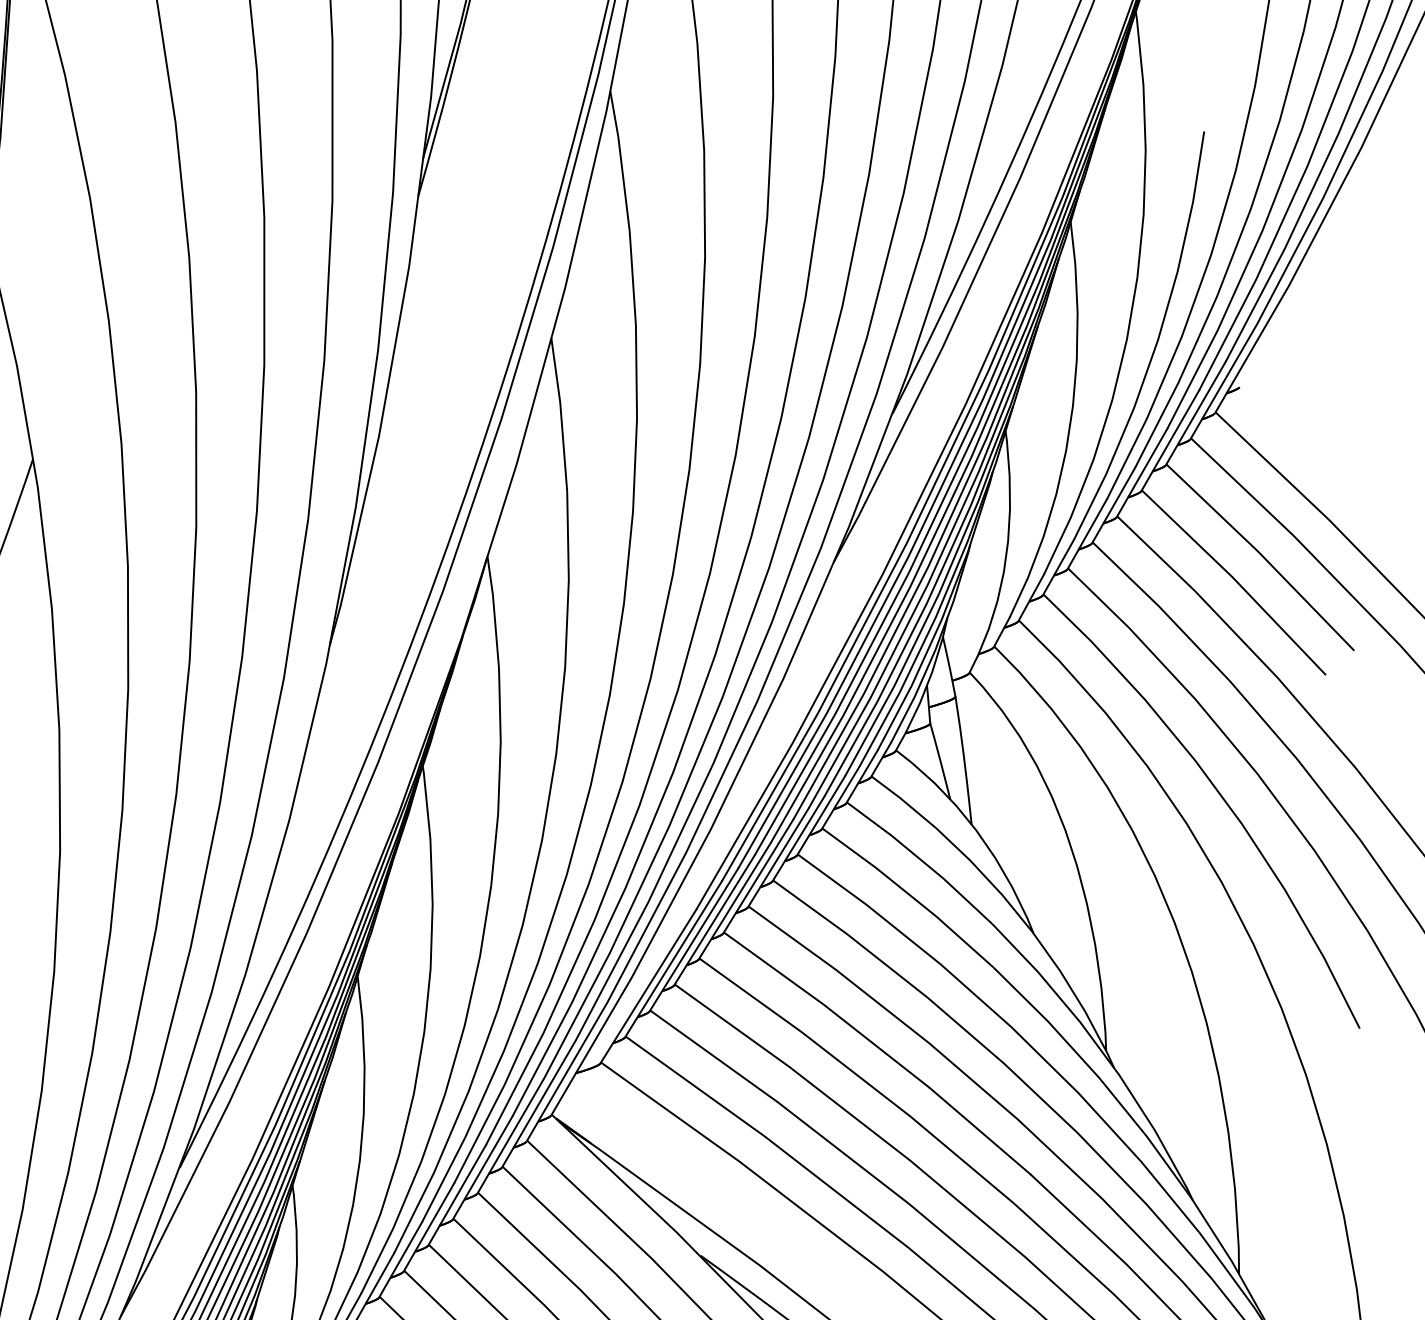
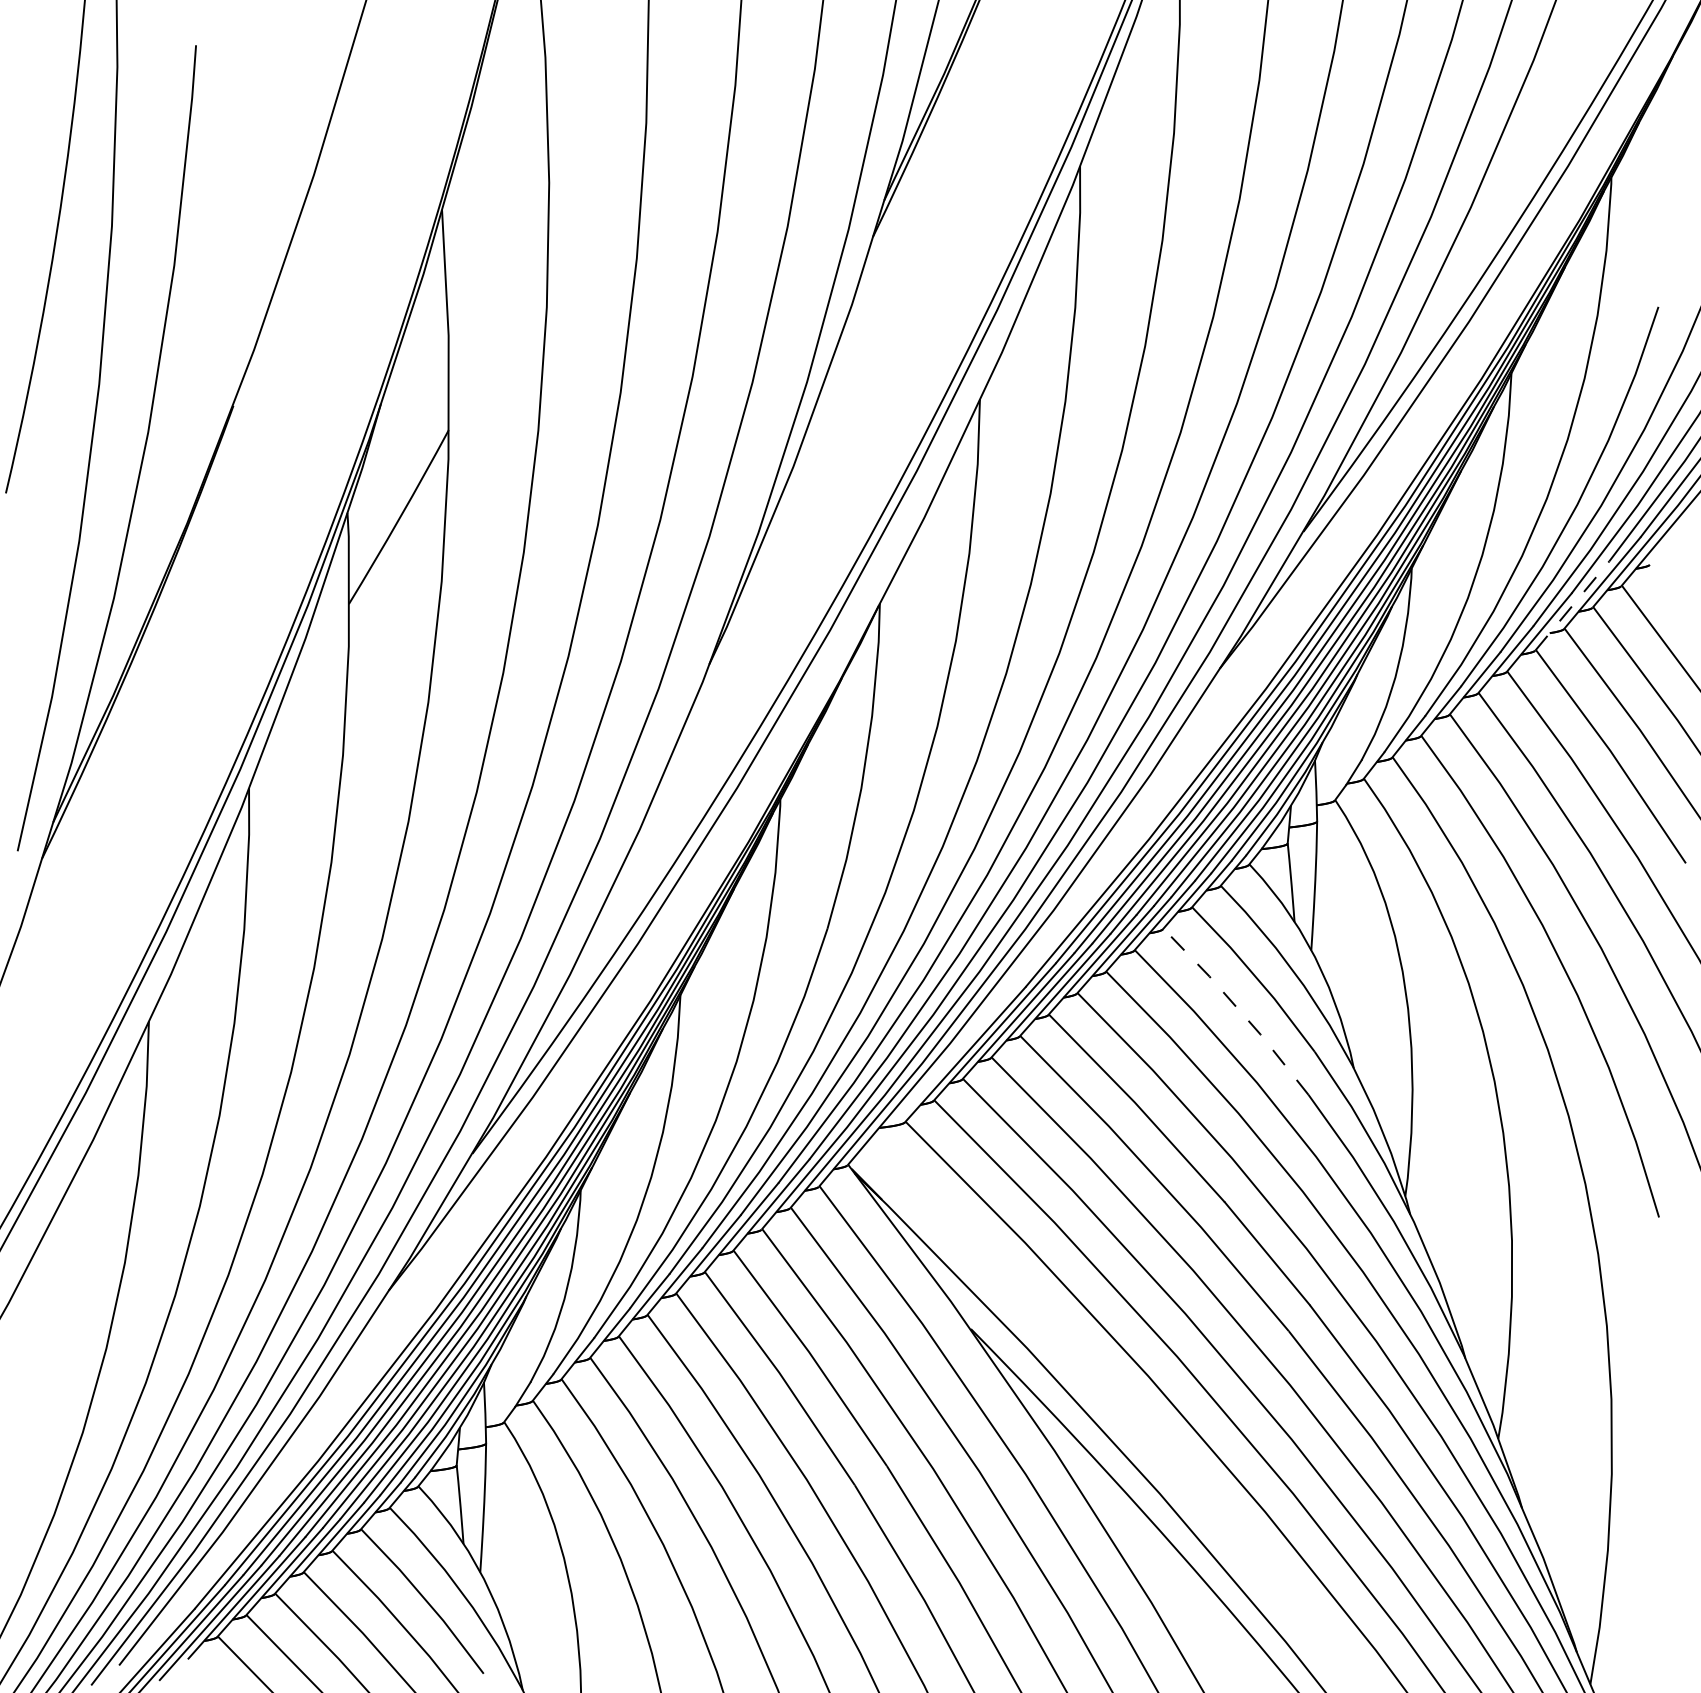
line: (1170, 440) -> (1572, 605), solid -> dashed
line: (909, 895) -> (1238, 1009), solid -> dashed

